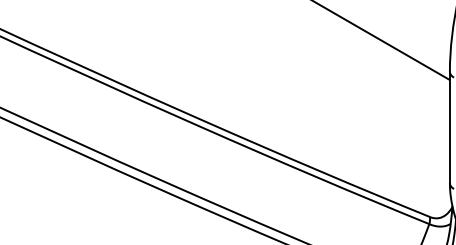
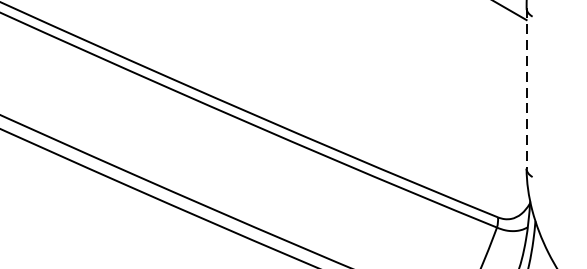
line: (449, 127) -> (526, 88), solid -> dashed

